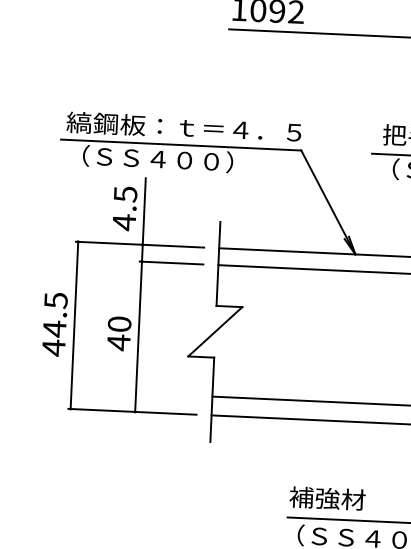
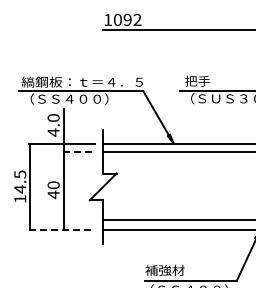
text: (125, 195) -> (53, 118), 4.5 -> 4.0
line: (172, 263) -> (79, 152), solid -> dashed
text: (54, 346) -> (20, 198), 44.5 -> 14.5
line: (132, 412) -> (62, 230), solid -> dashed

